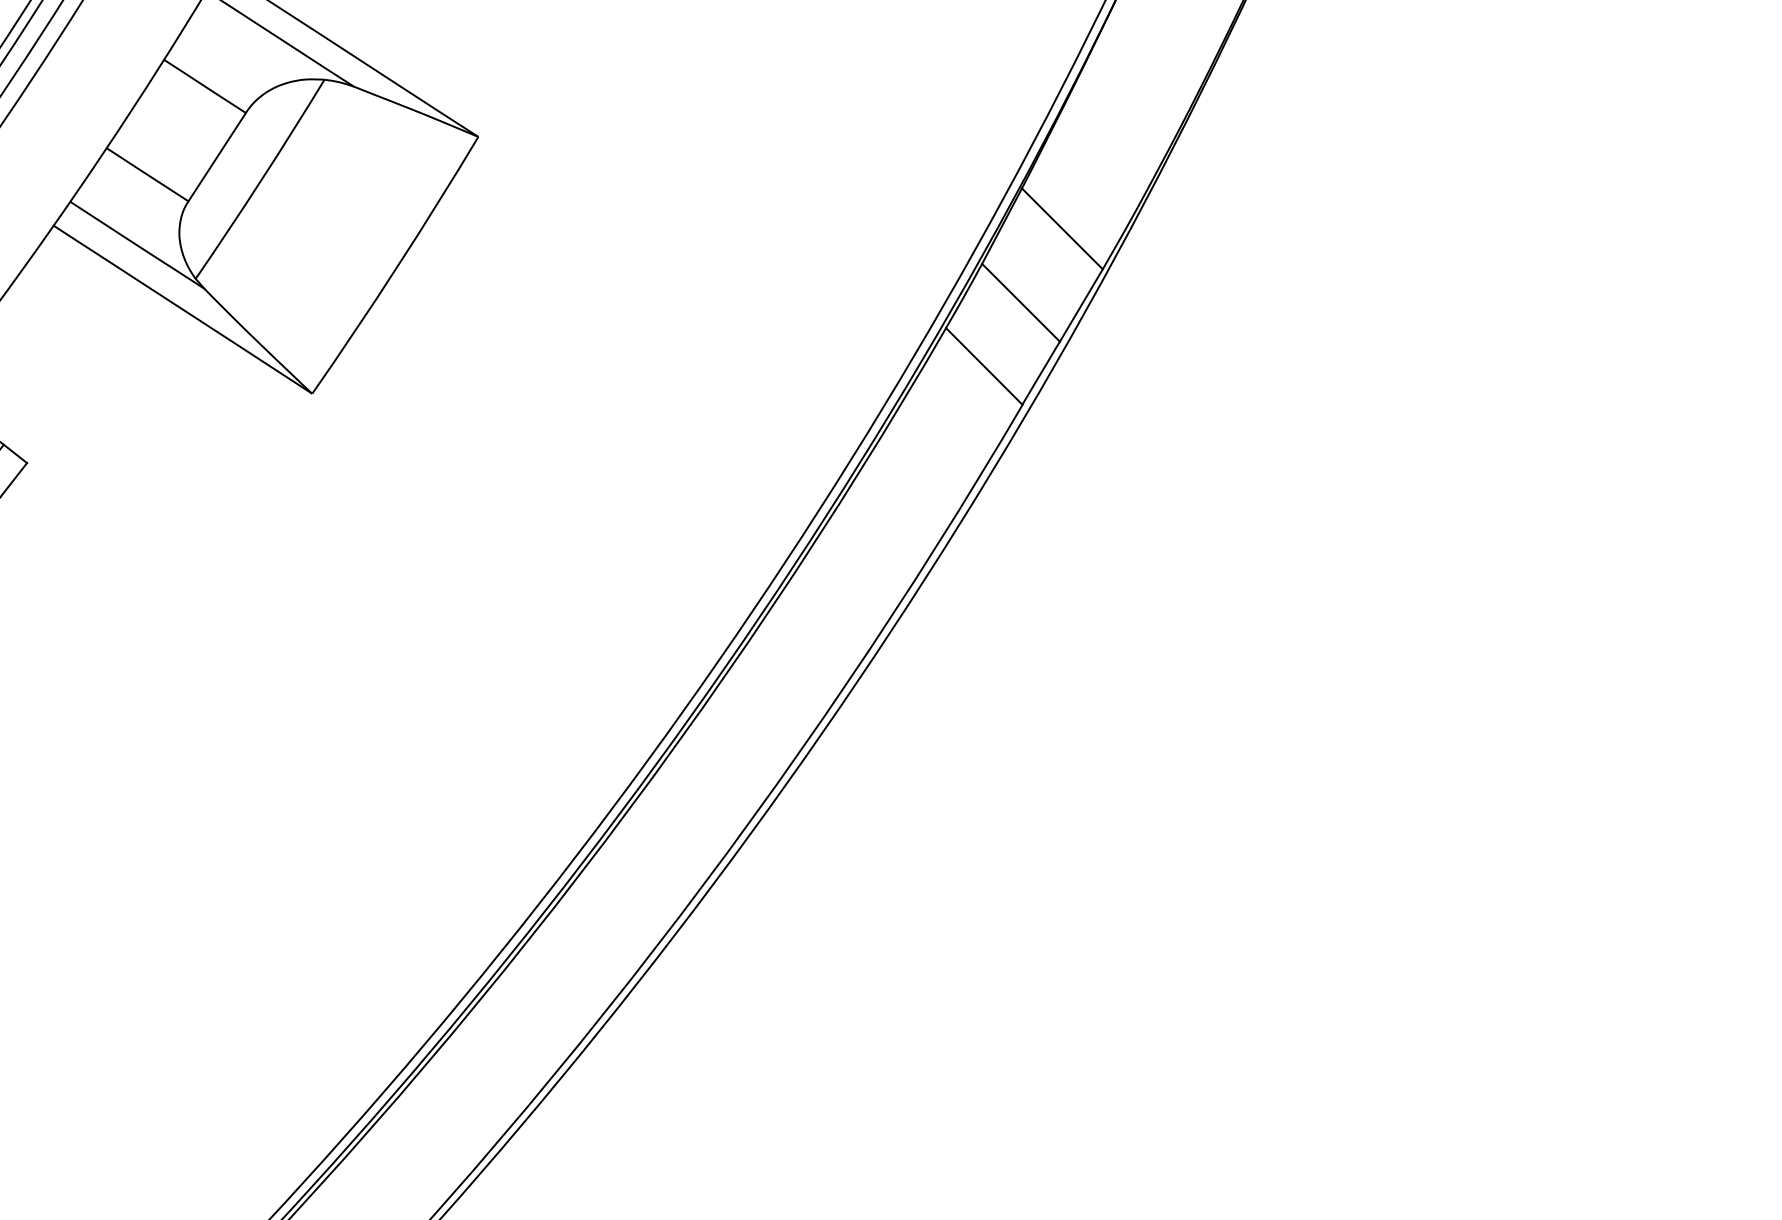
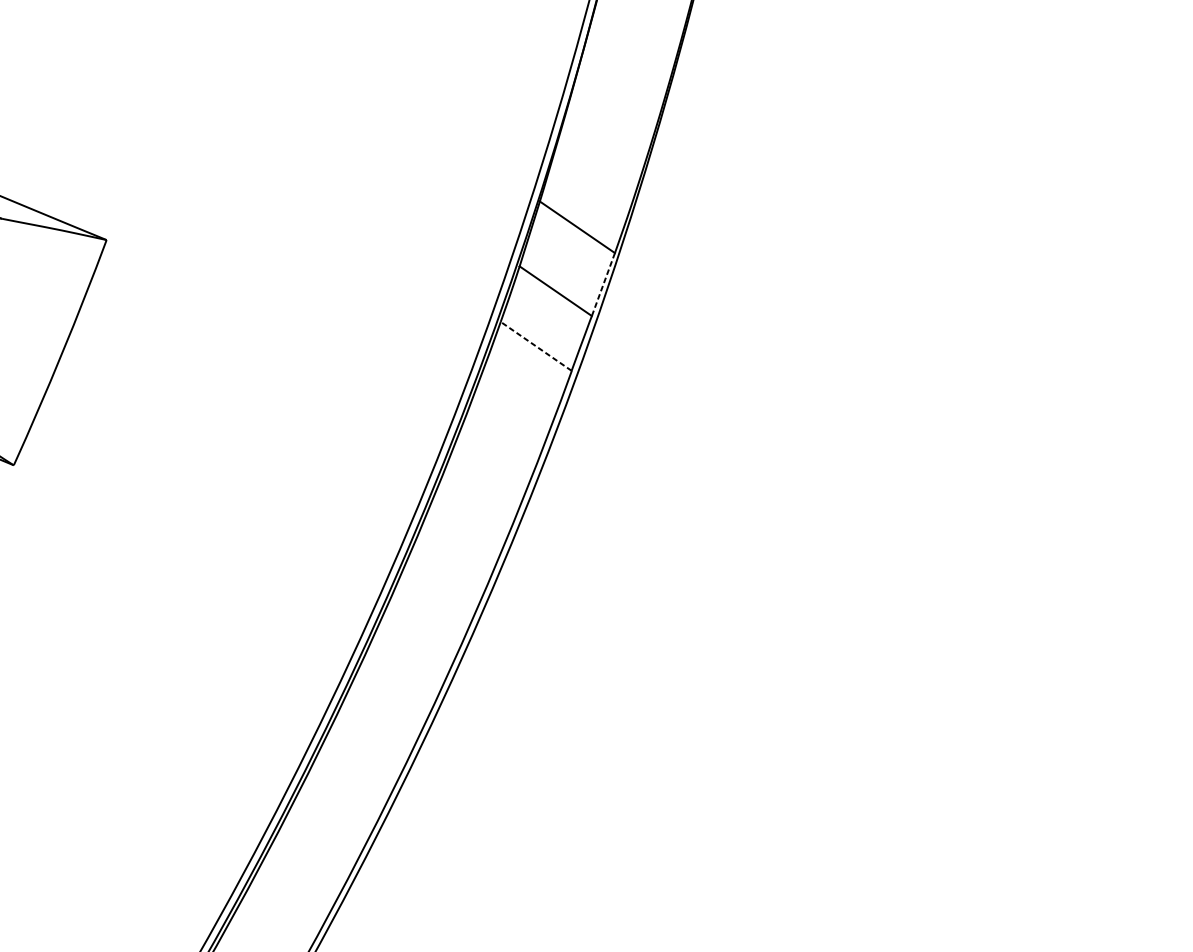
line: (1081, 305) -> (603, 284), solid -> dashed
line: (983, 366) -> (535, 346), solid -> dashed

